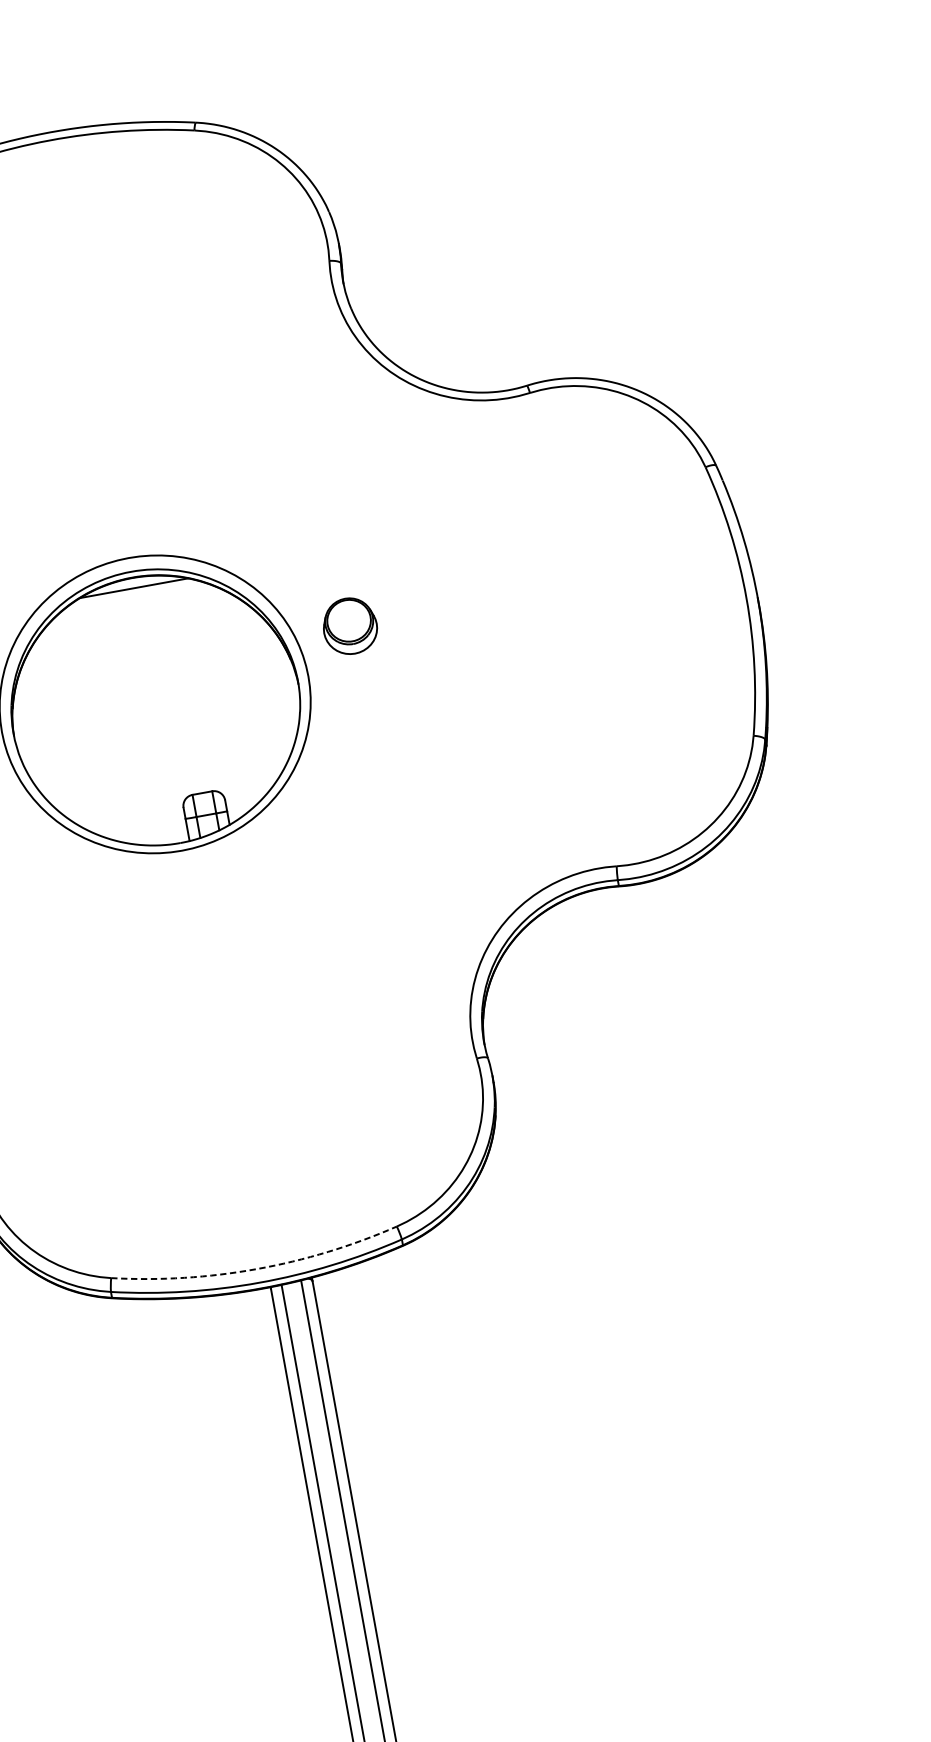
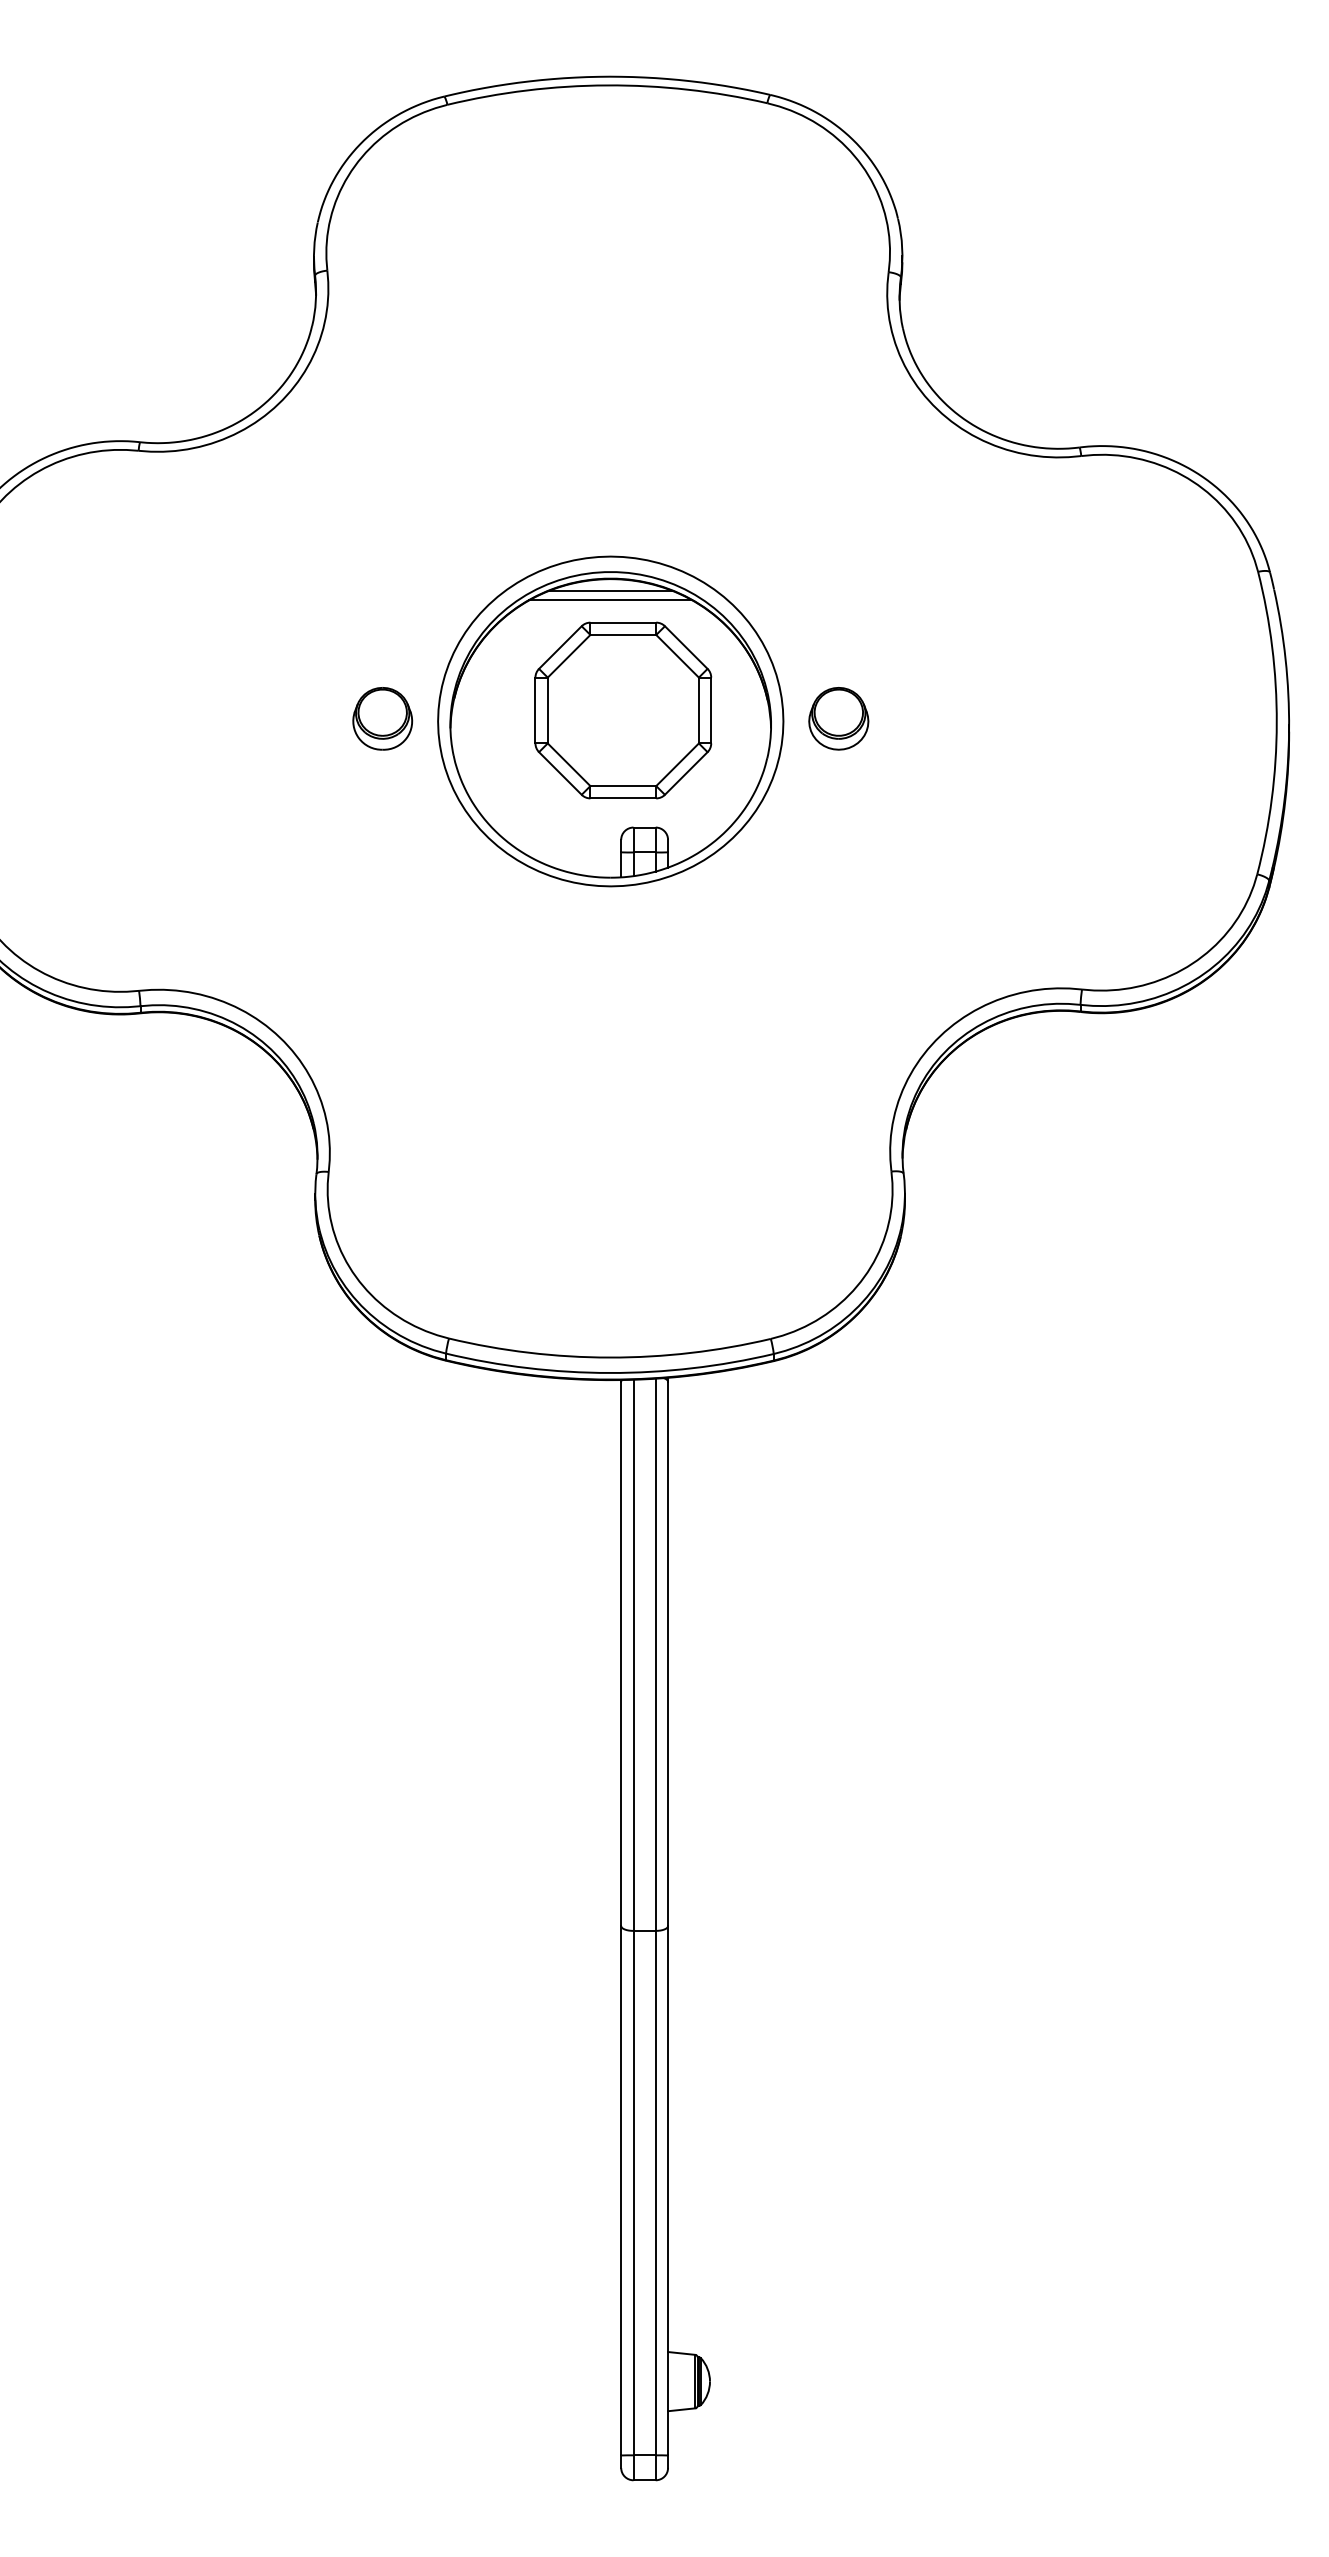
line: (135, 597) -> (610, 600), added
part: (349, 625) -> (838, 718), moved
part: (164, 692) -> (623, 710), added
arc: (256, 1269) -> (609, 1357), dashed -> solid

